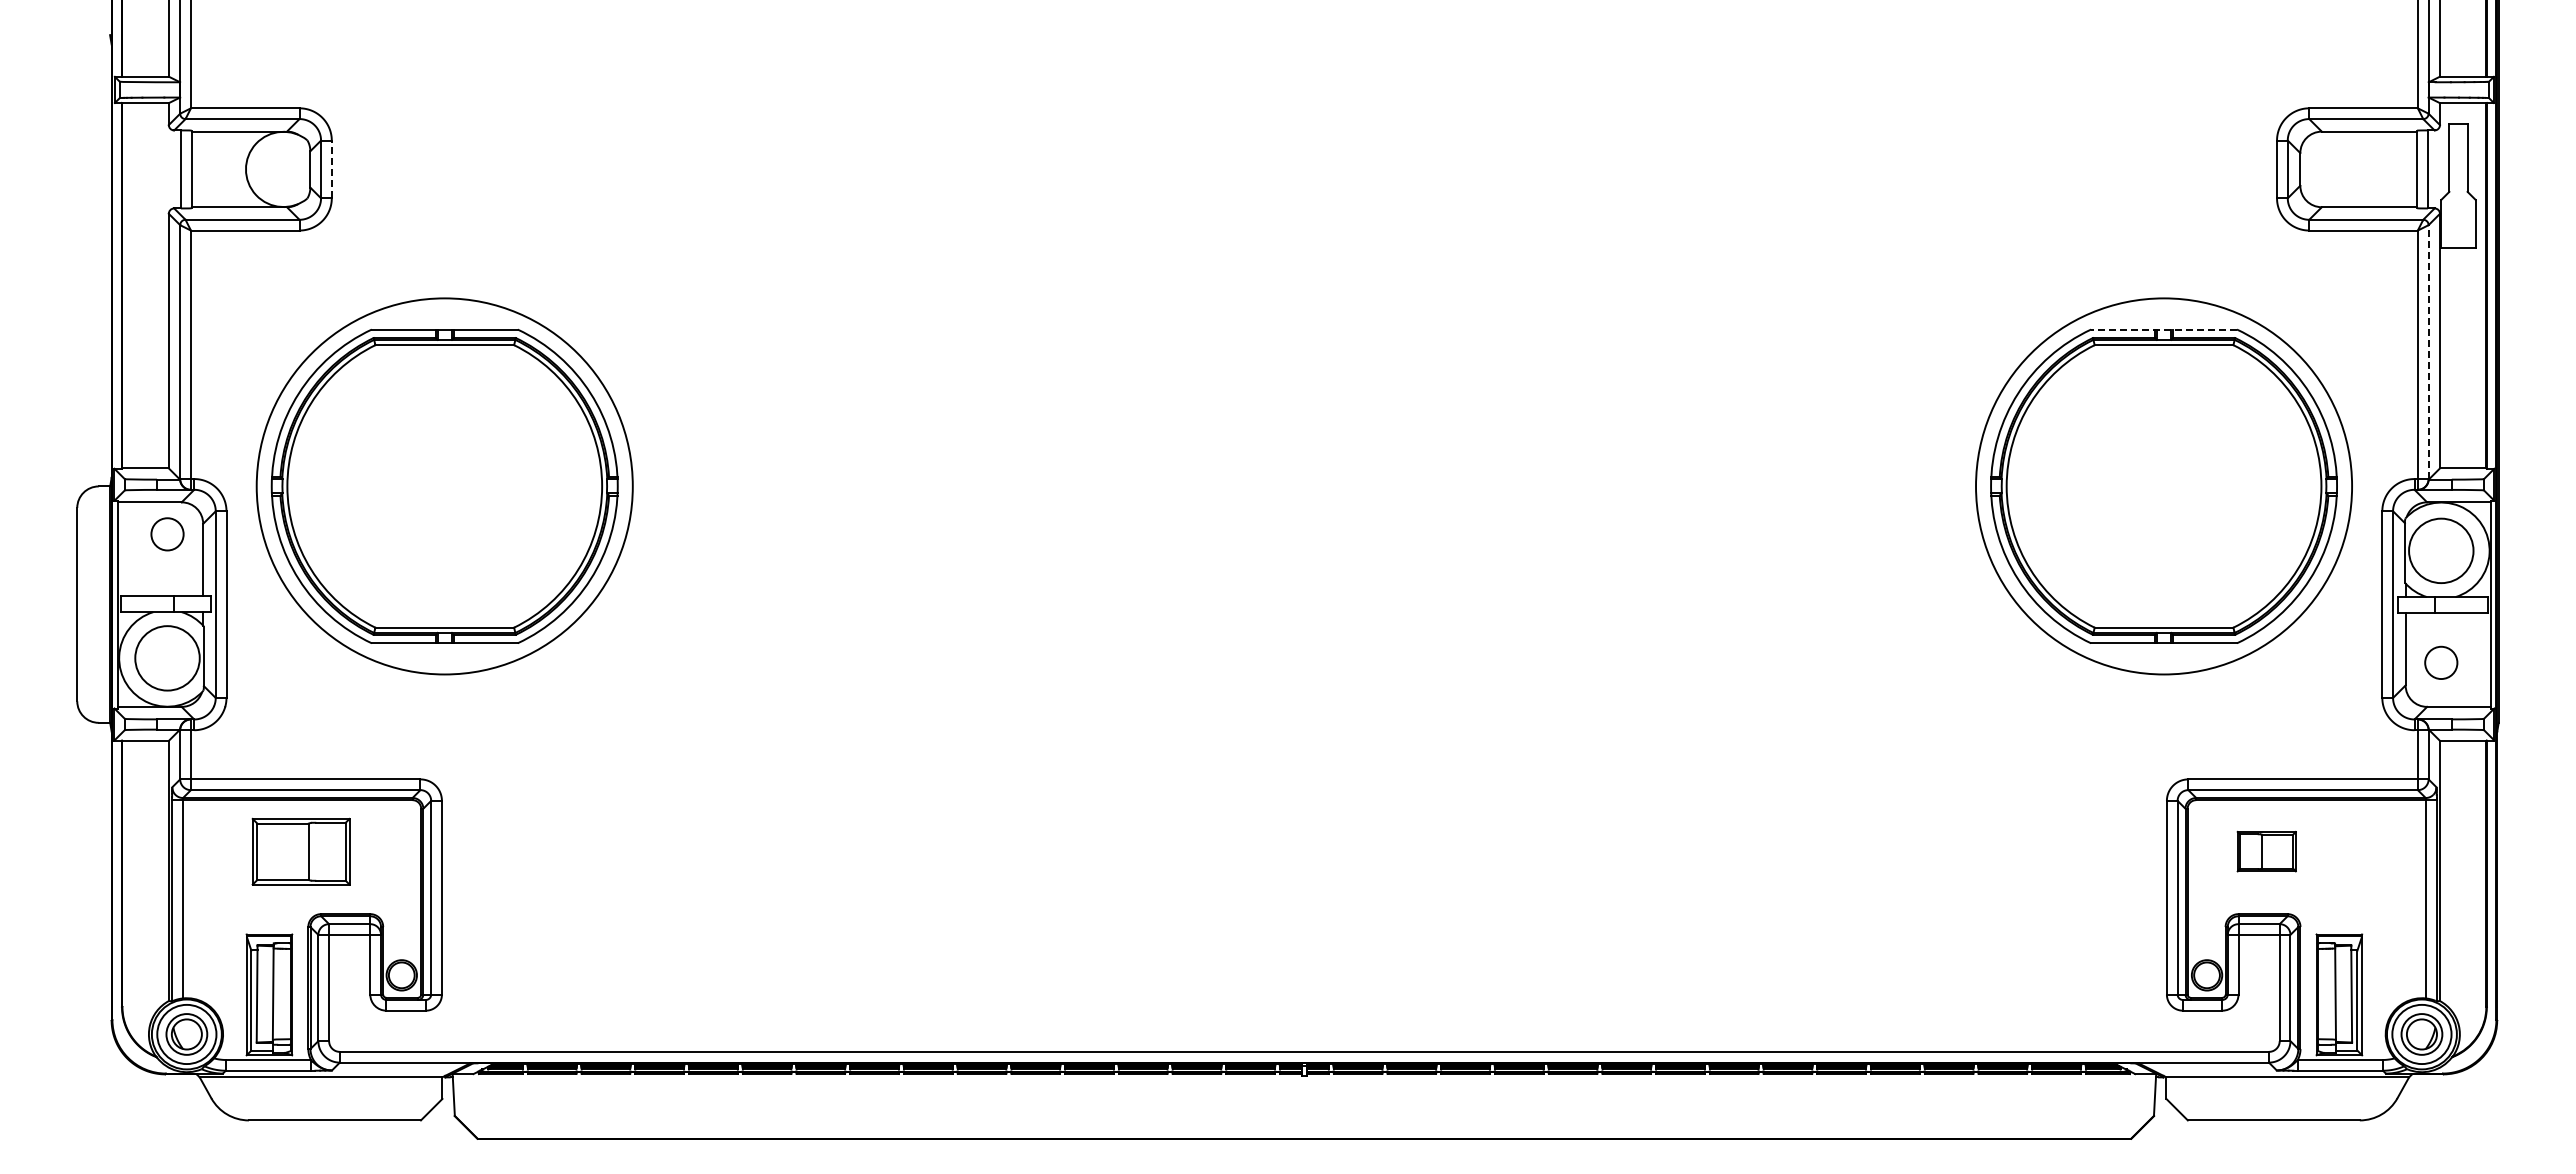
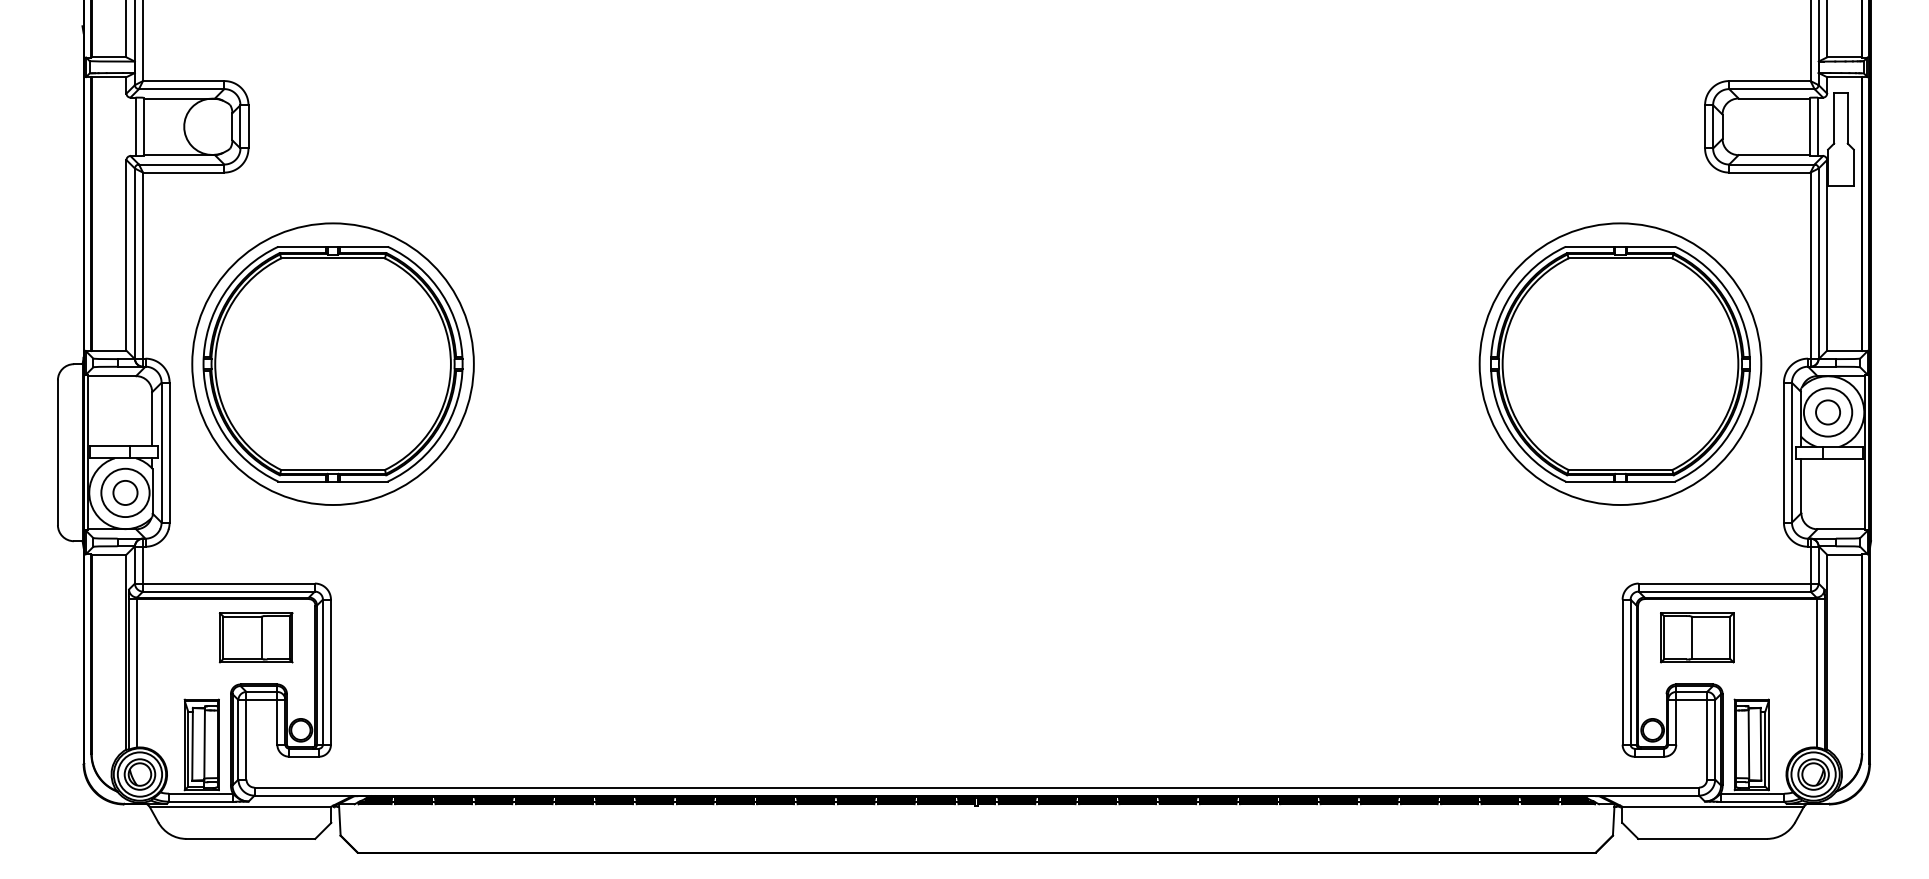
line: (331, 169) -> (248, 126), dashed -> solid
line: (2164, 329) -> (1620, 246), dashed -> solid
line: (2428, 352) -> (1818, 263), dashed -> solid
circle: (167, 534) -> (125, 493), moved
circle: (2441, 662) -> (1828, 412), moved
part: (300, 851) -> (255, 637), moved
part: (2266, 851) -> (1697, 637), size x1.67

